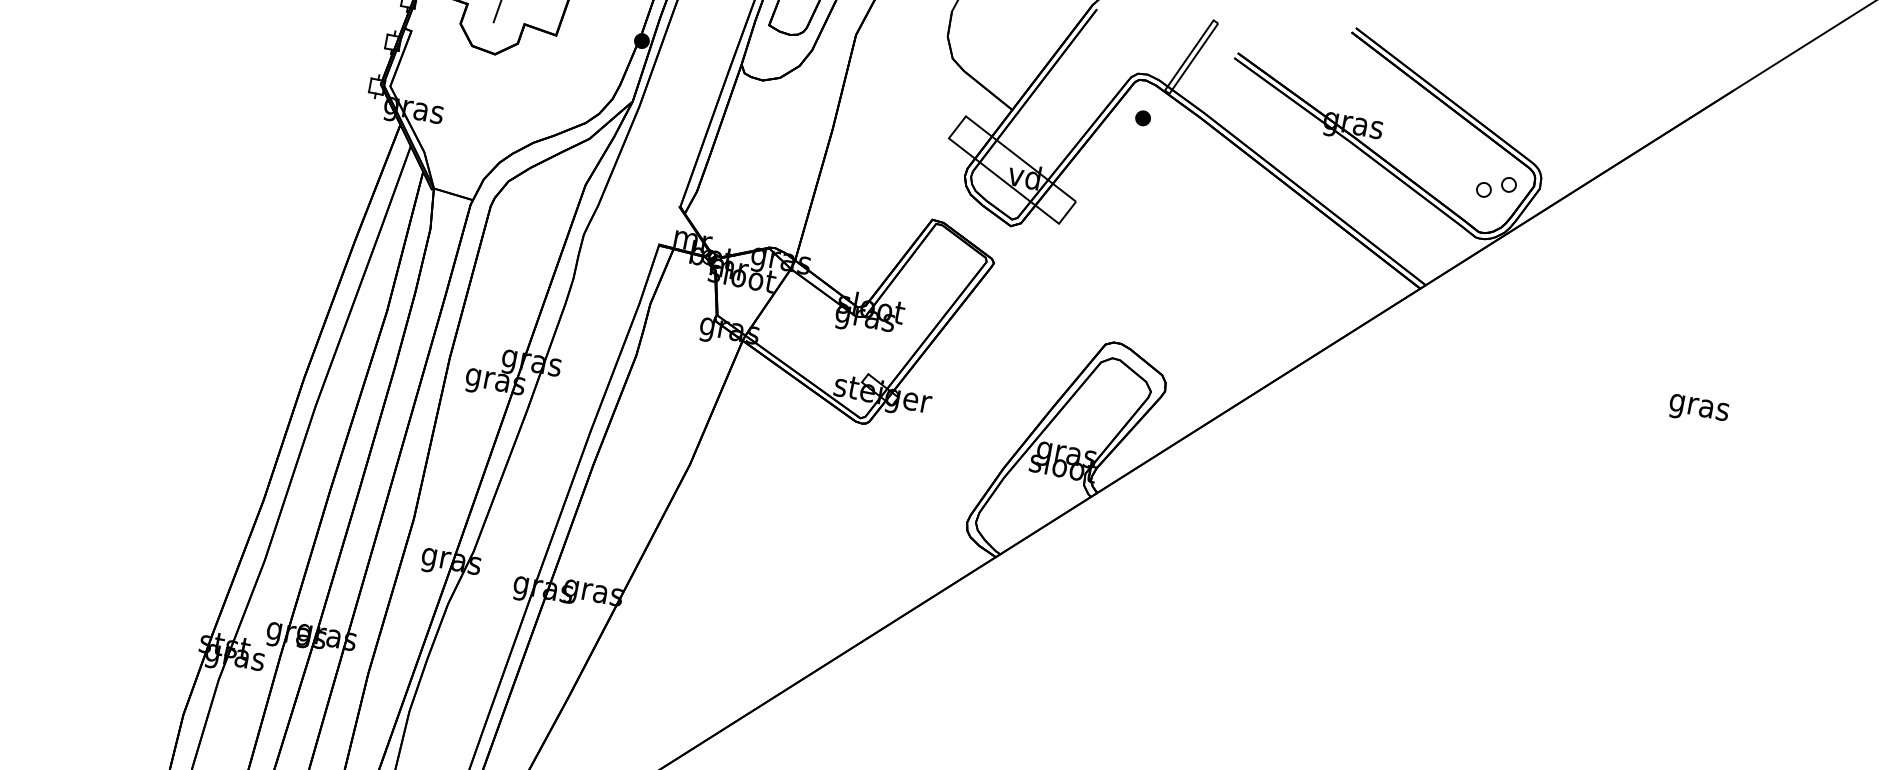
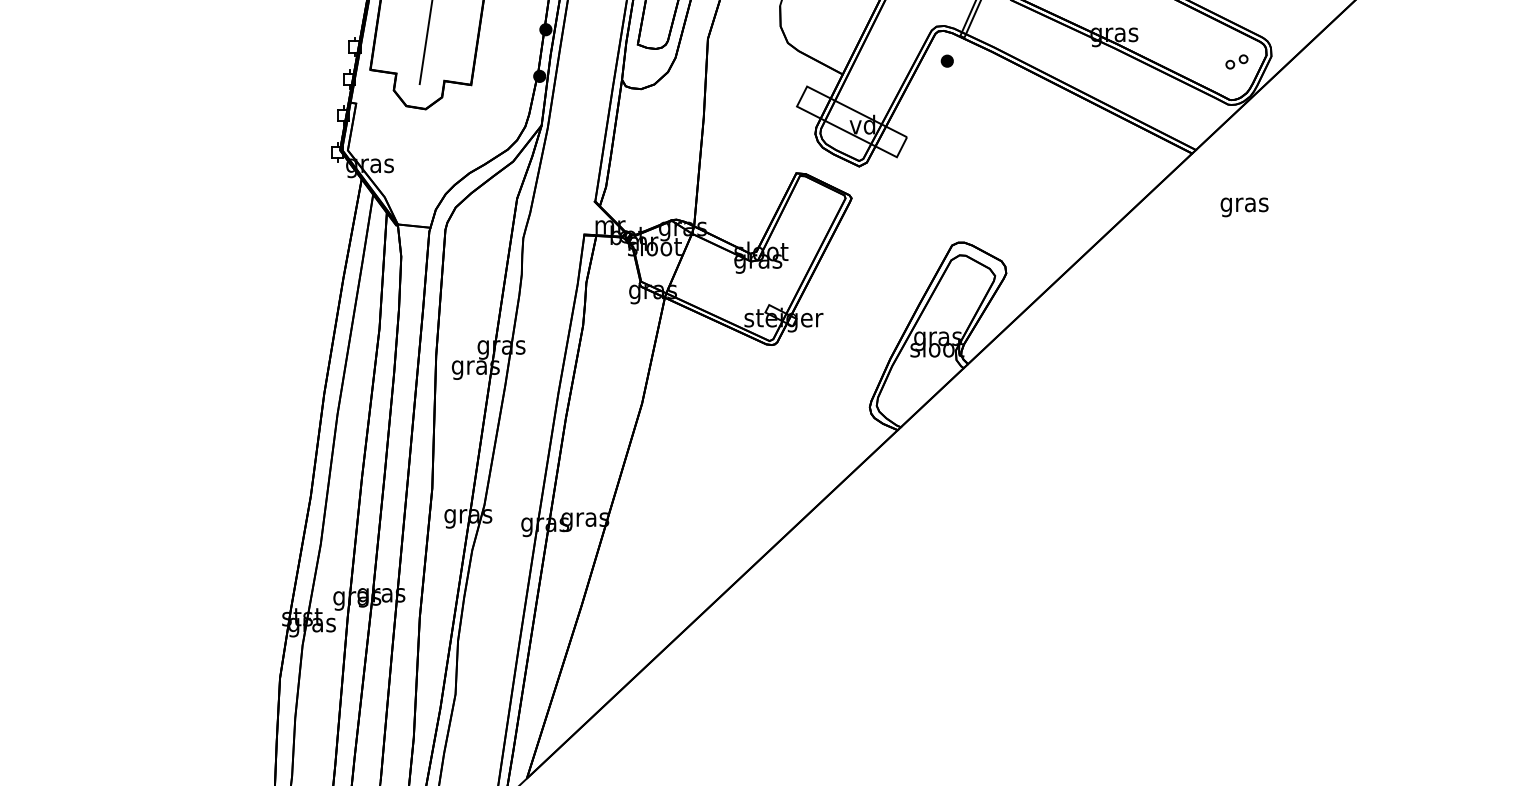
part: (1496, 186) -> (1236, 61), size x0.7
text: (1698, 410) -> (1244, 207), moved

